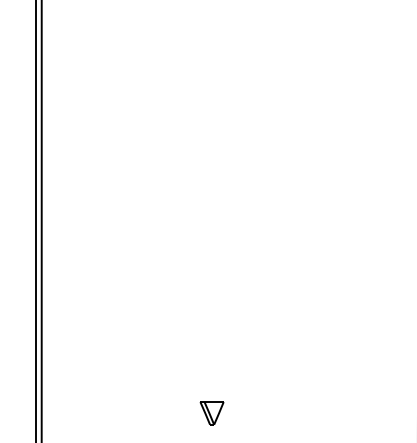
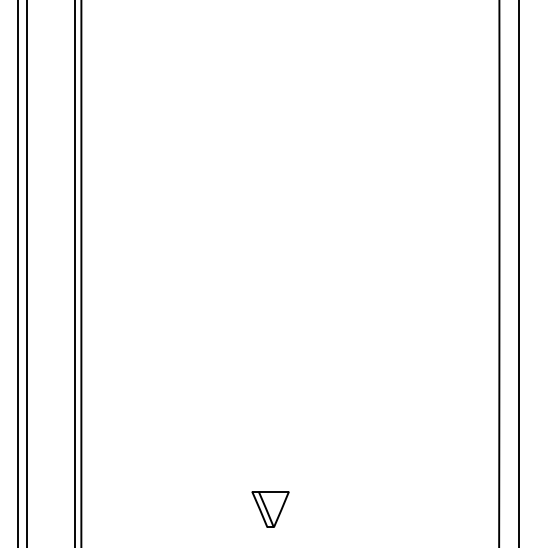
part: (212, 413) -> (270, 509), size x1.43

